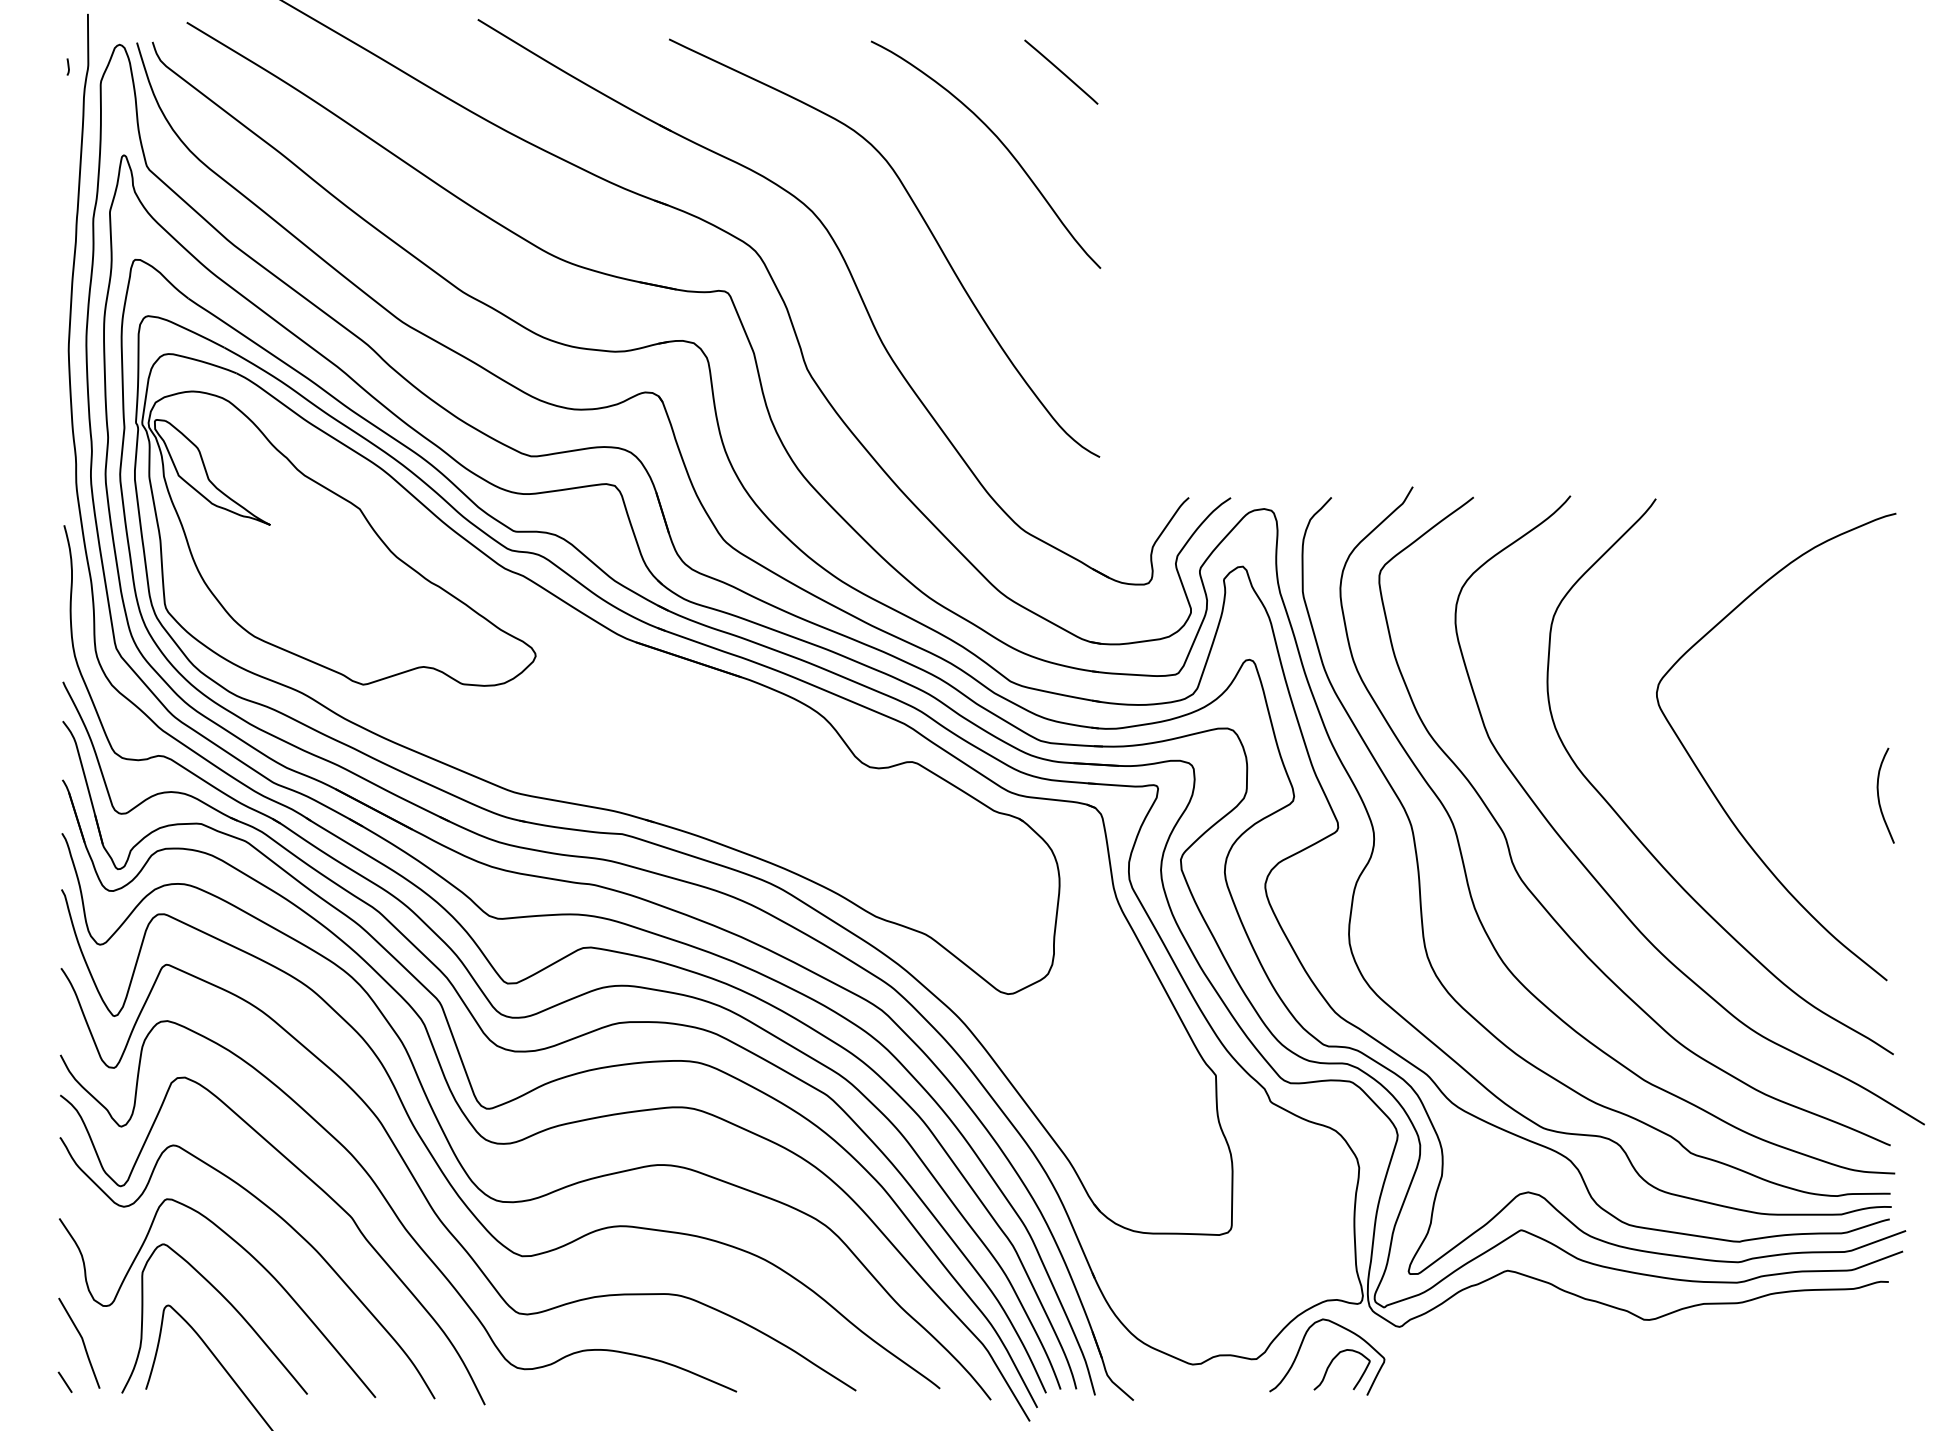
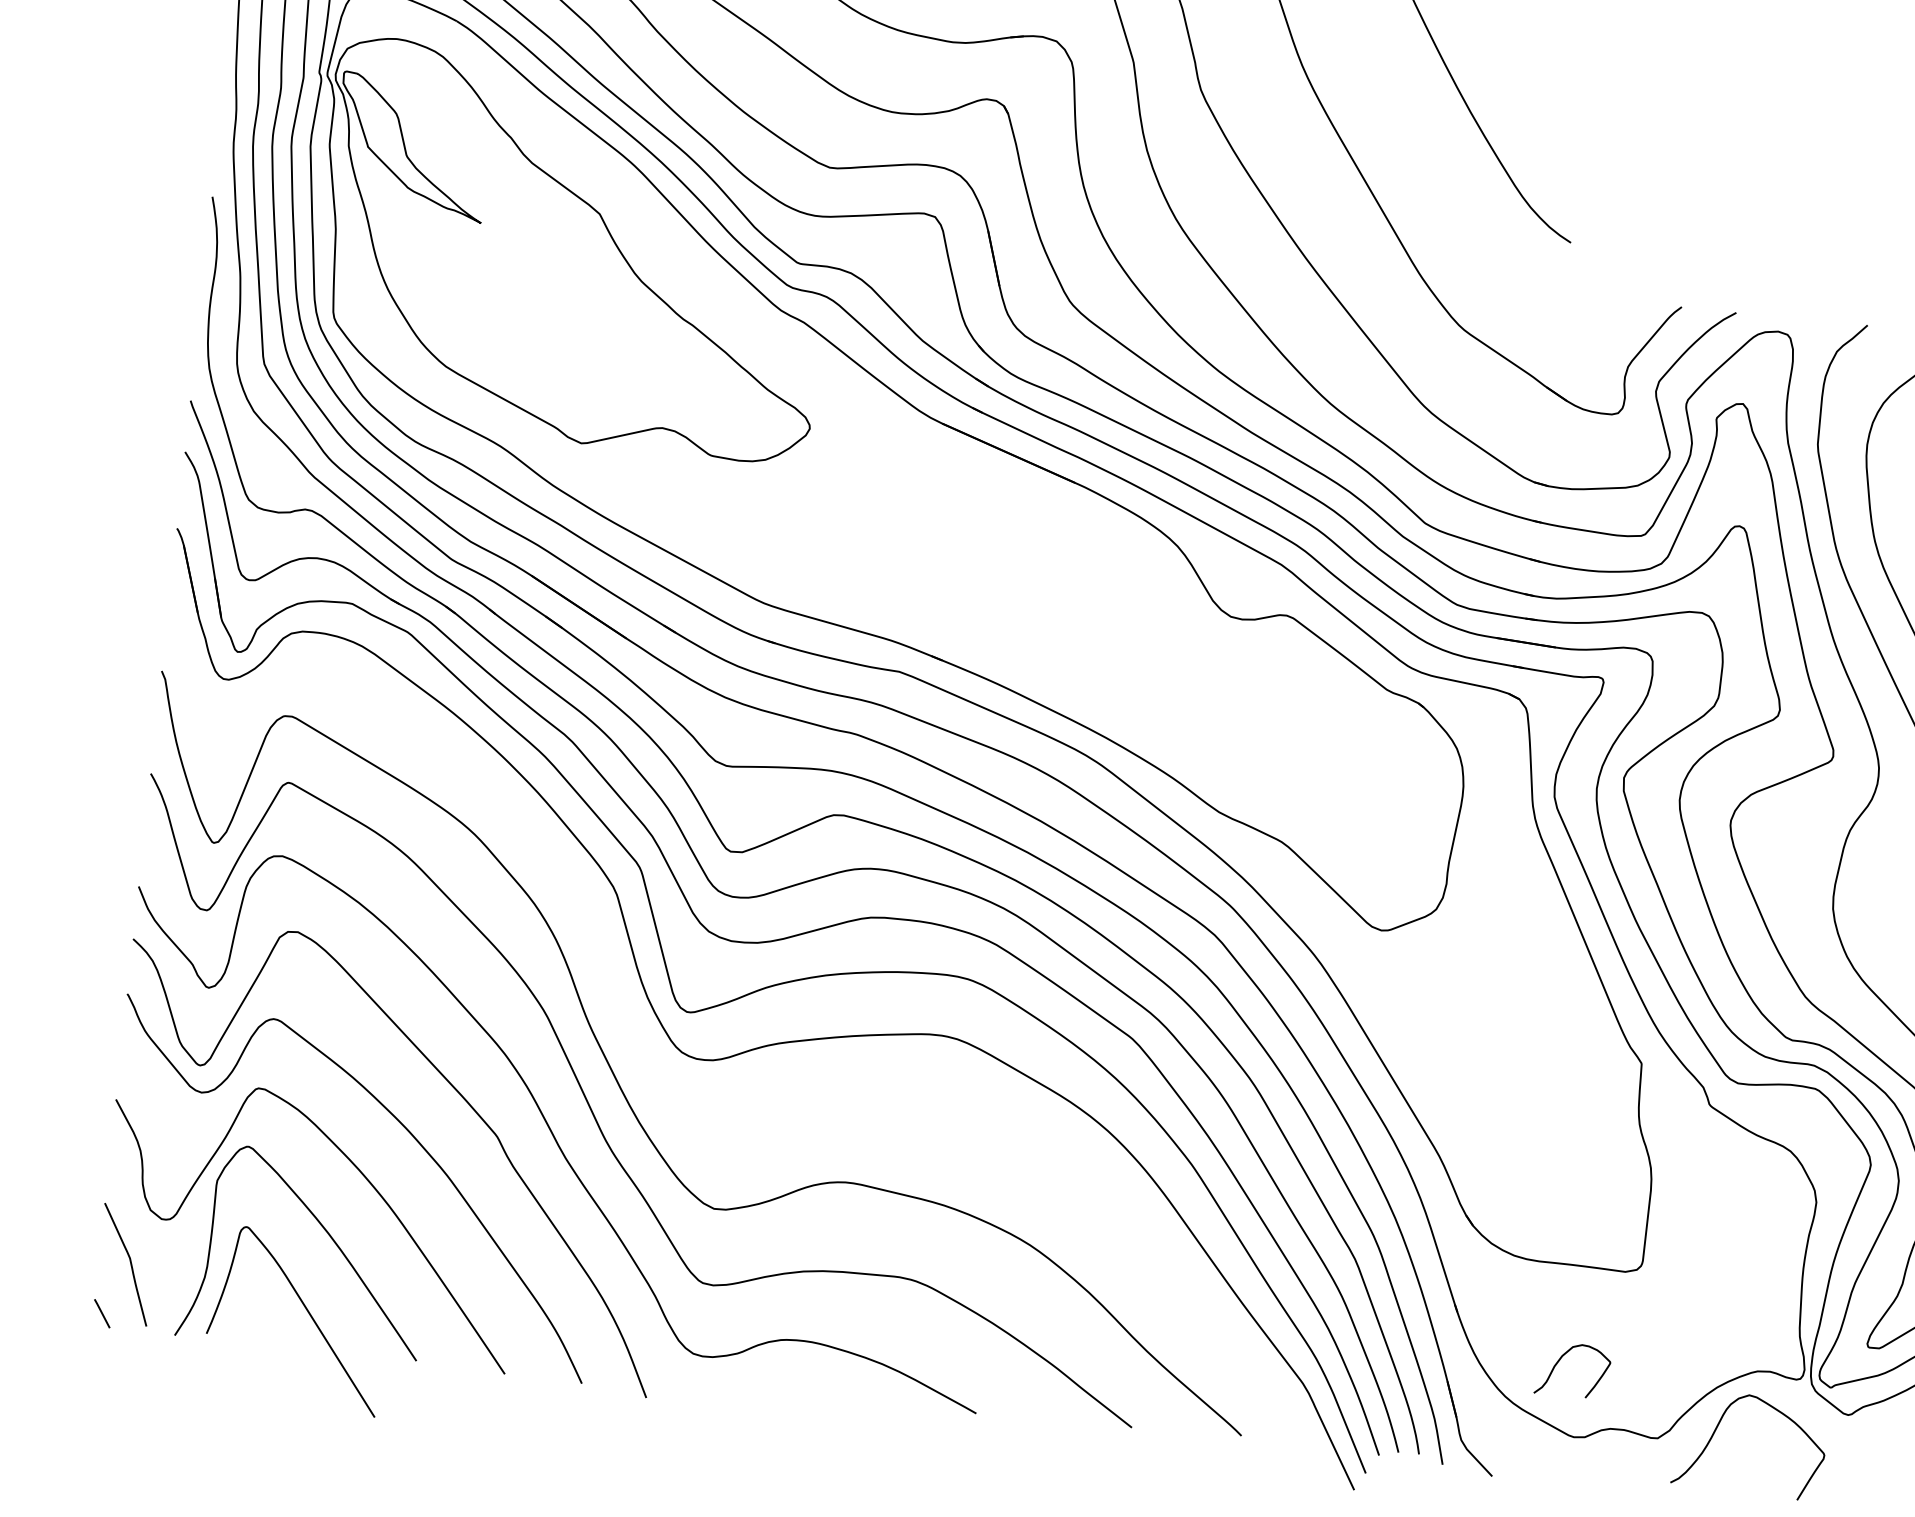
curve: (553, 1190) -> (763, 1127), removed
curve: (1332, 1362) -> (1561, 1359), moved

